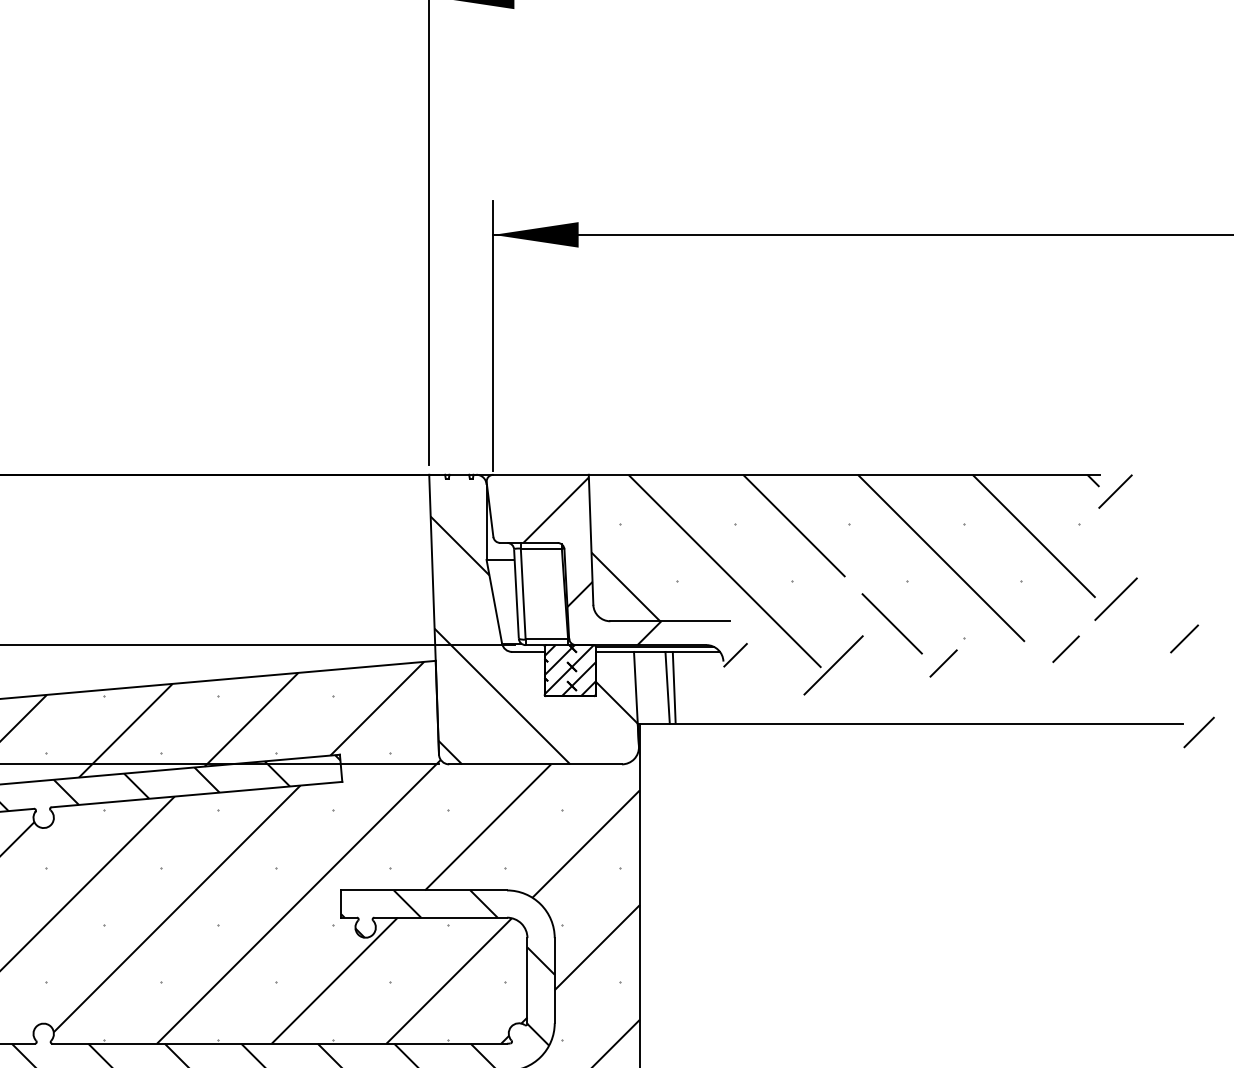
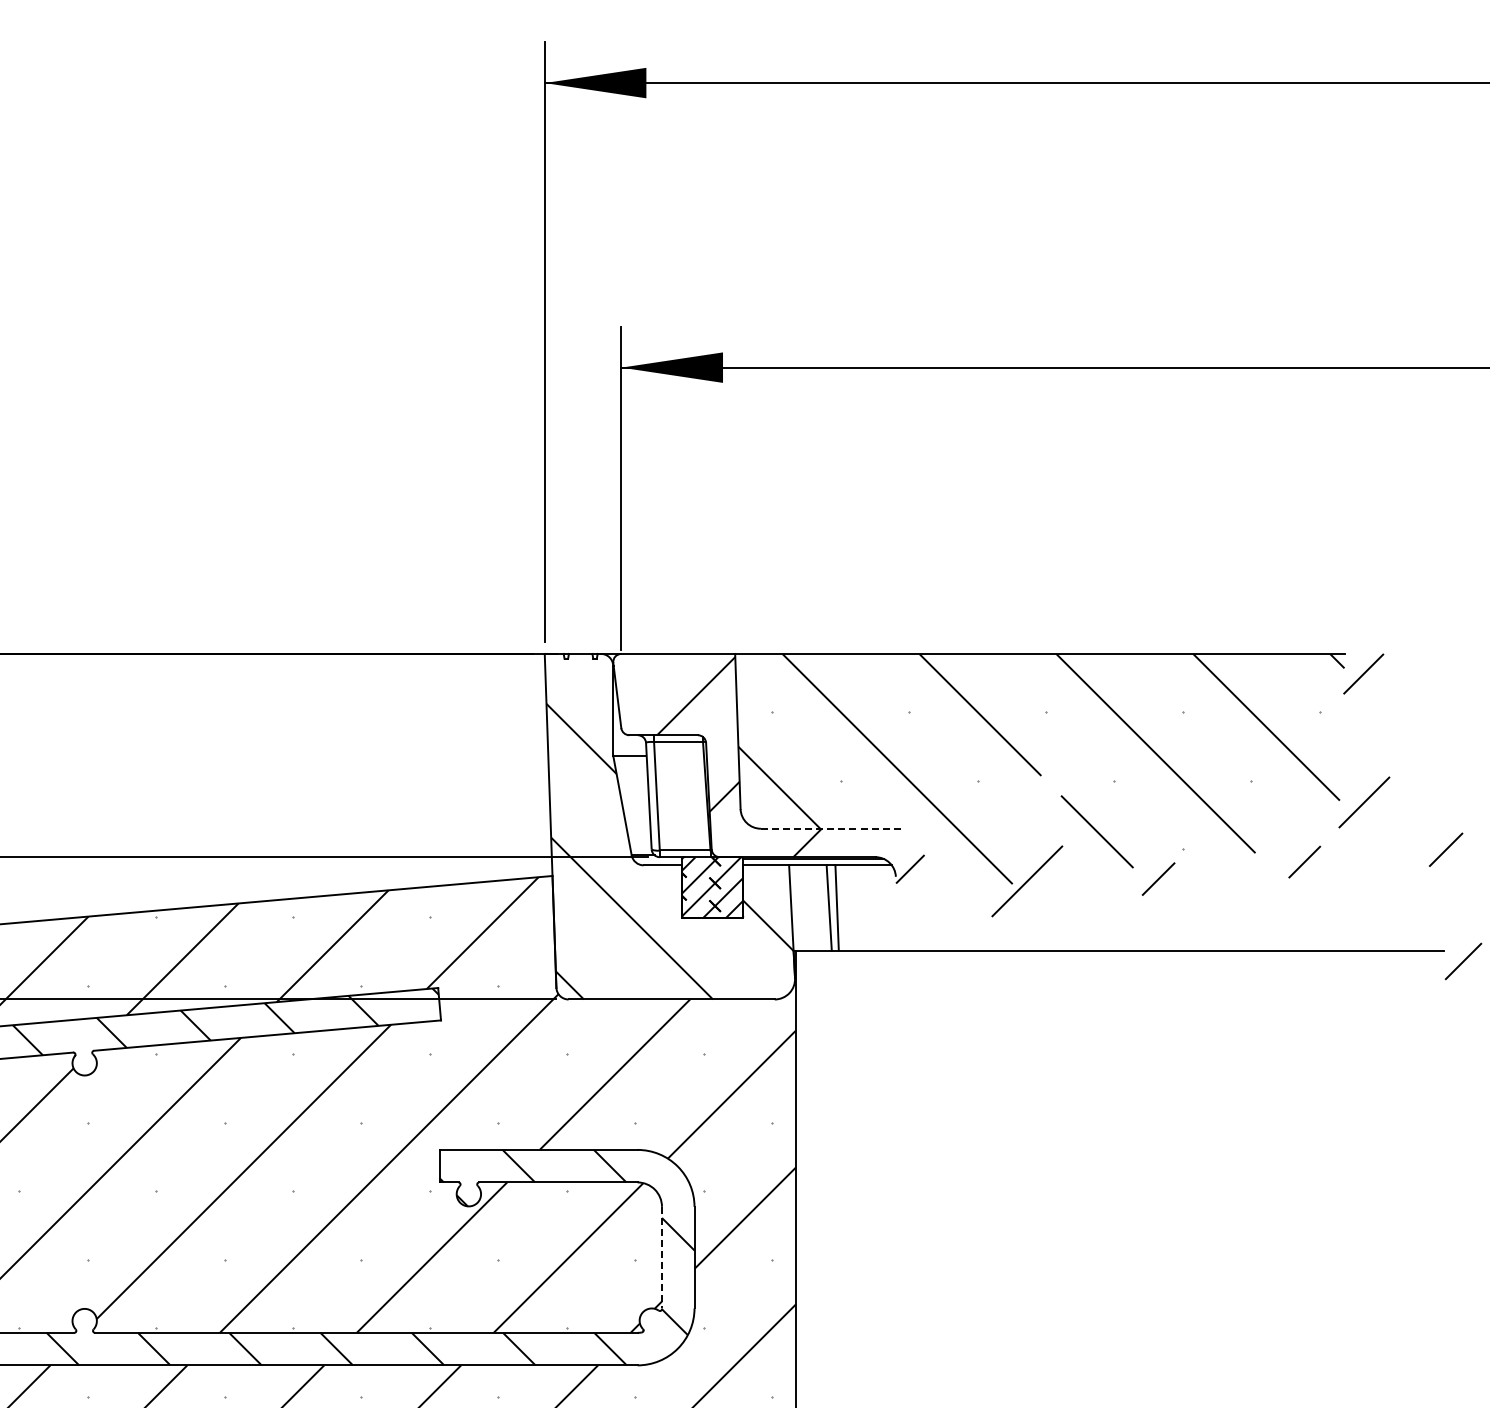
line: (670, 621) -> (832, 828), solid -> dashed
line: (527, 980) -> (662, 1257), solid -> dashed

